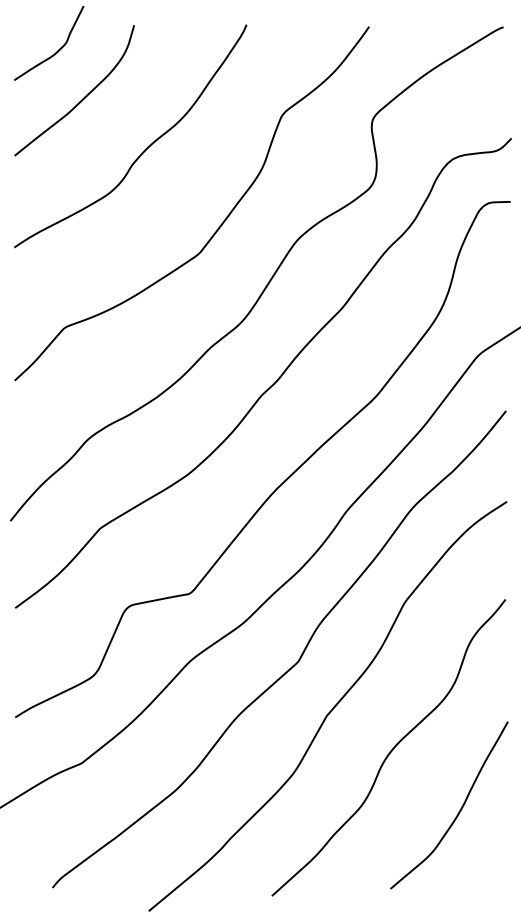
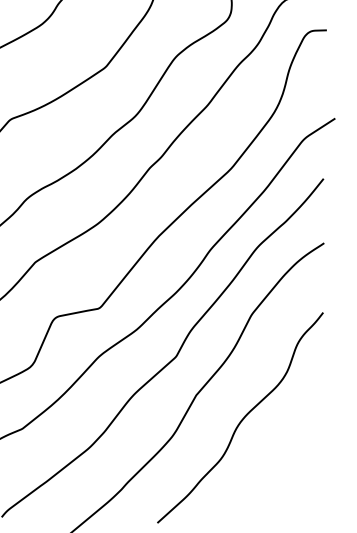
curve: (458, 811) -> (289, 463), removed

